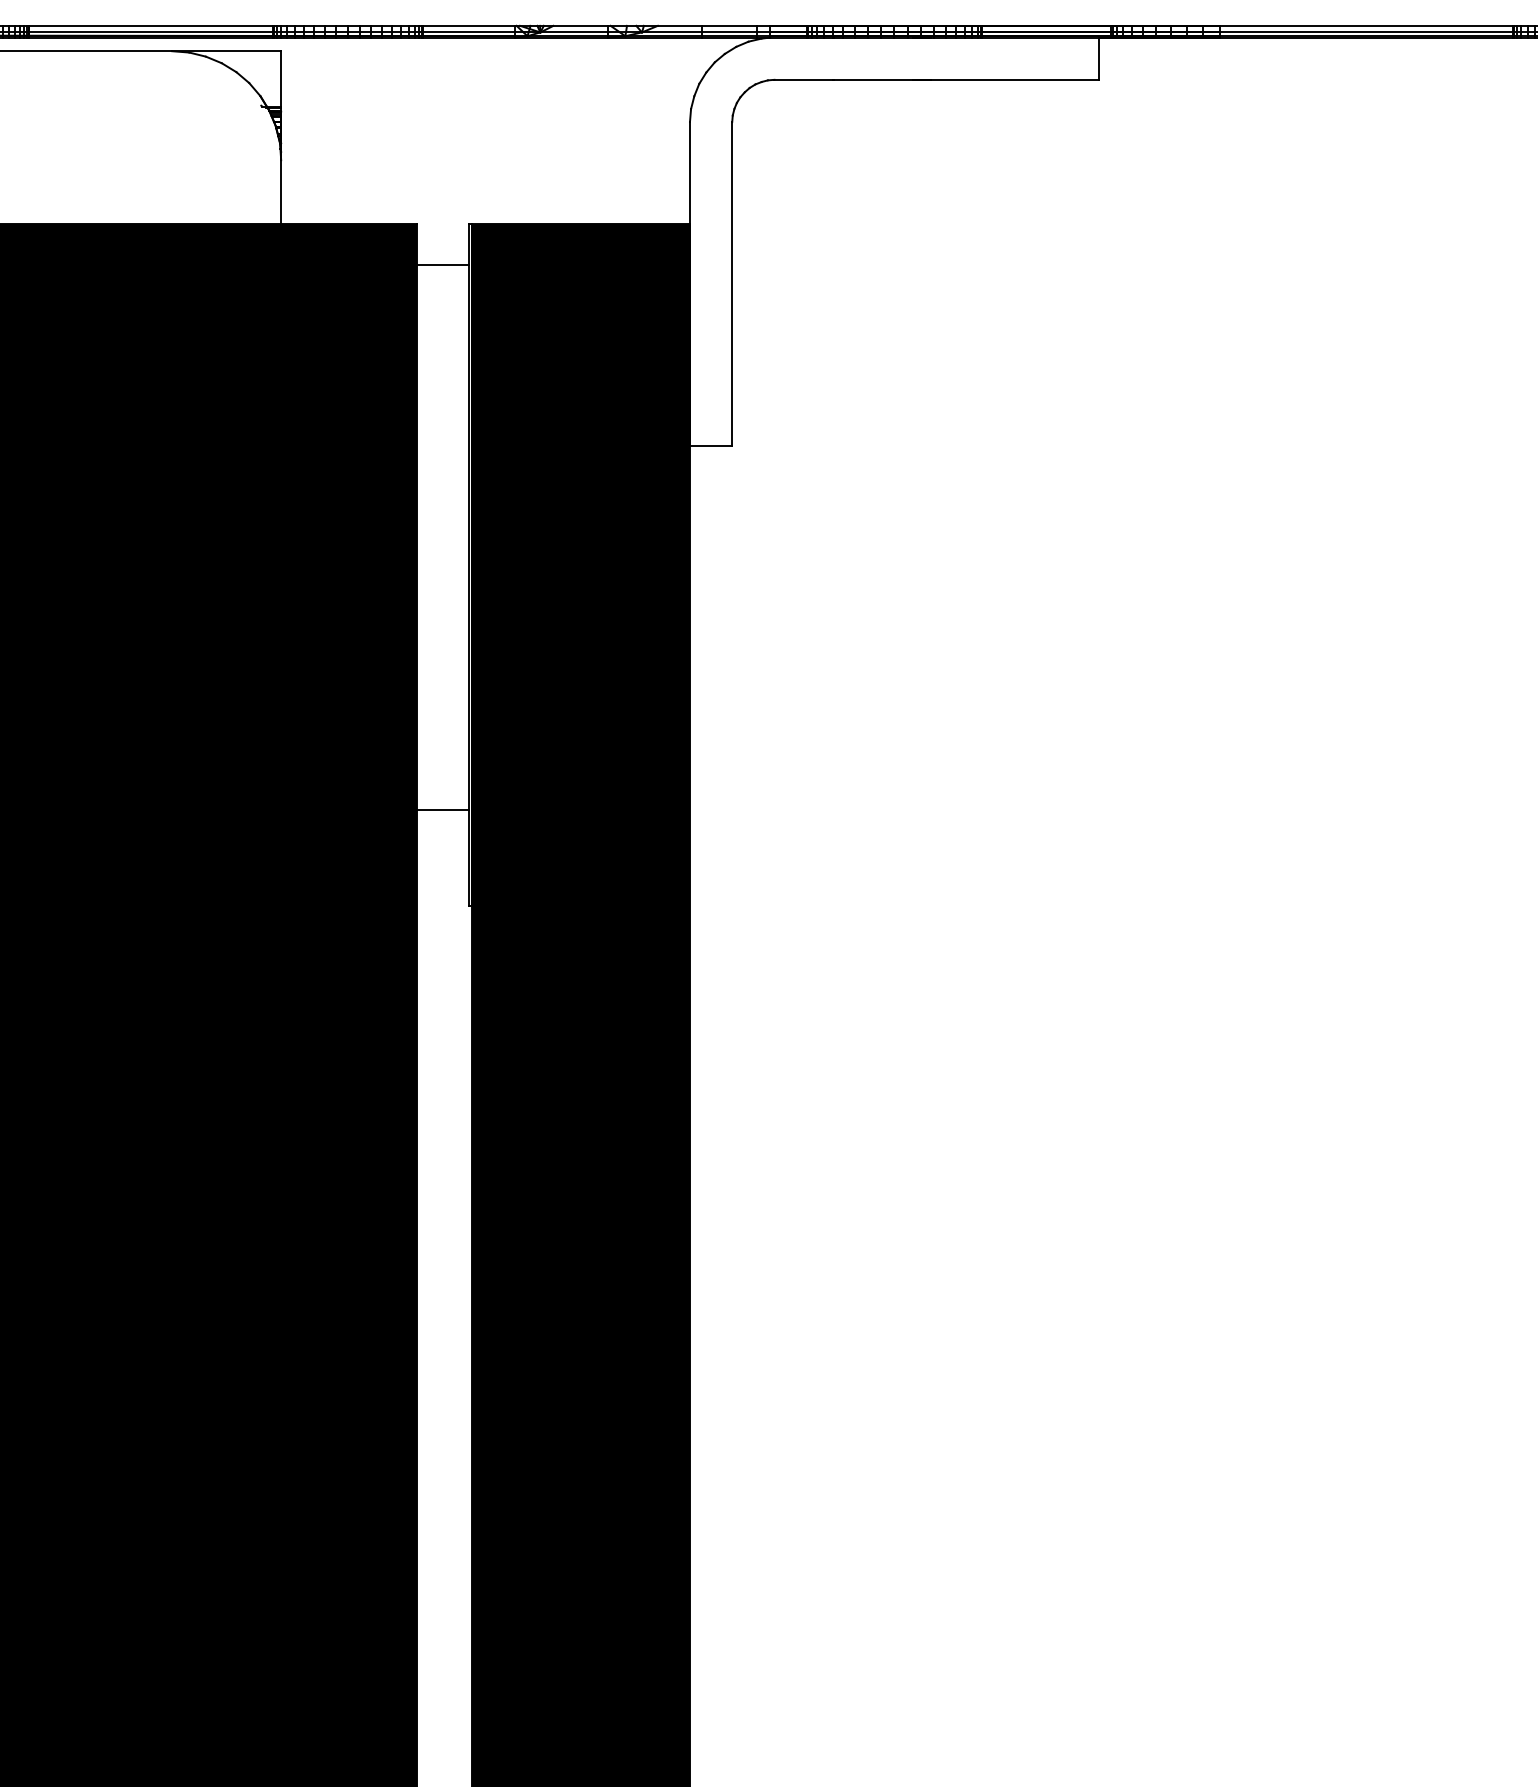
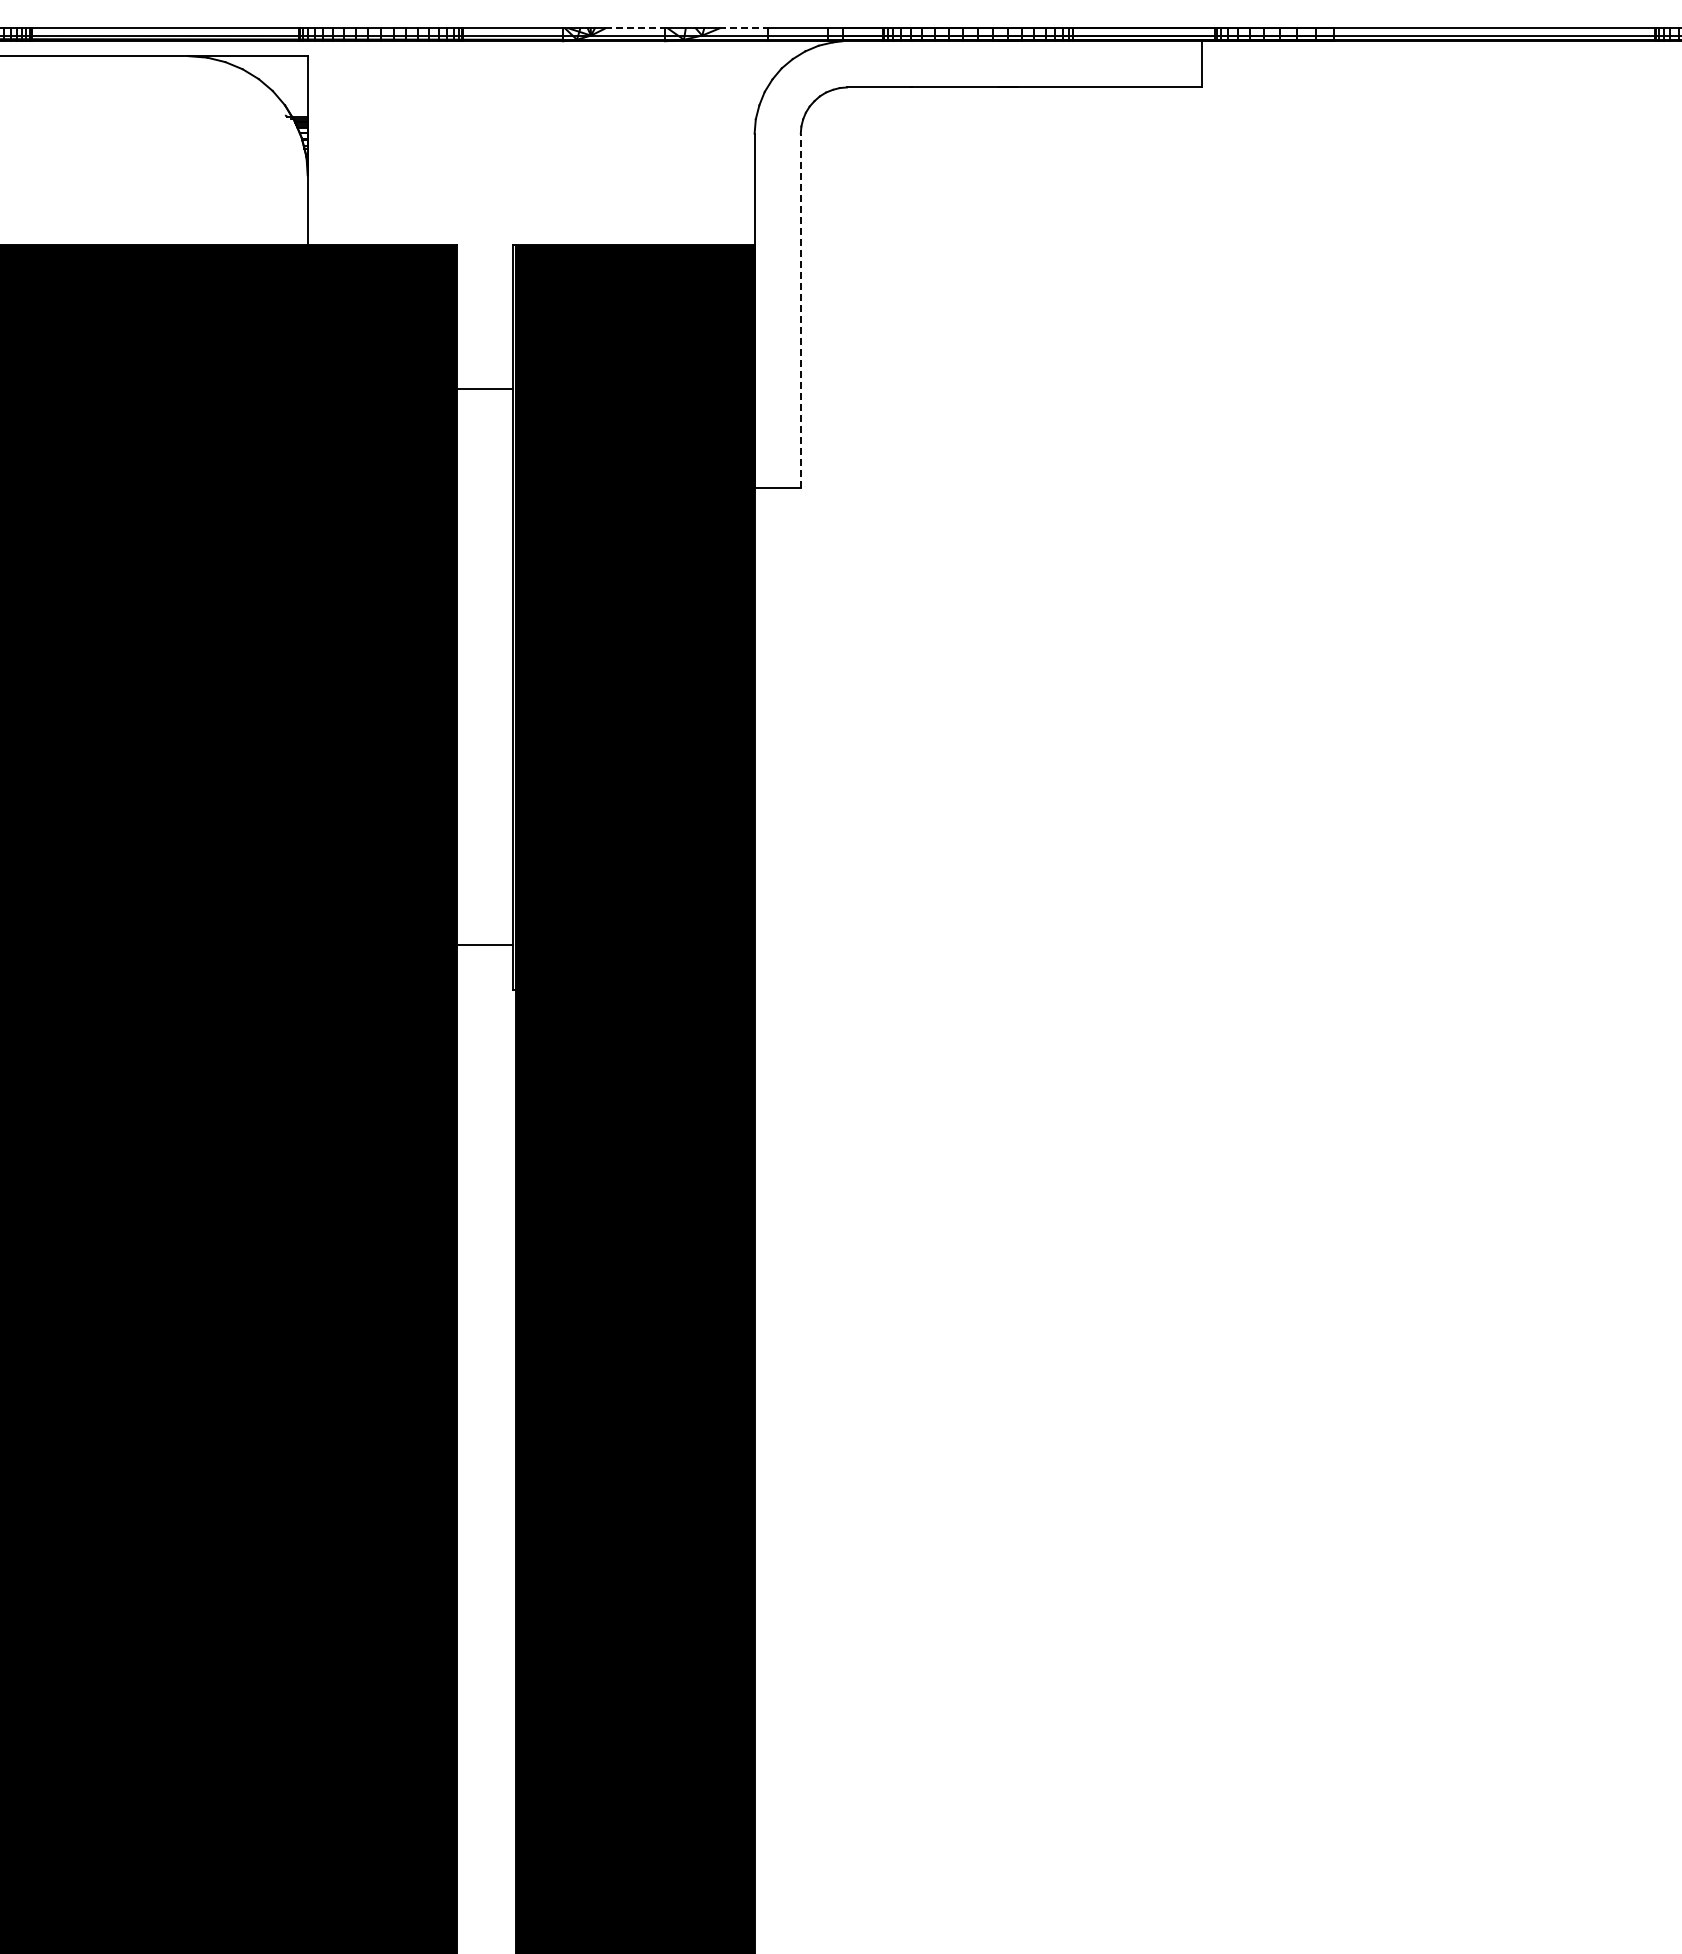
line: (581, 25) -> (635, 28), solid -> dashed
line: (680, 25) -> (744, 28), solid -> dashed
line: (442, 265) -> (484, 389), moved
line: (731, 283) -> (800, 310), solid -> dashed
line: (442, 809) -> (484, 944), moved

